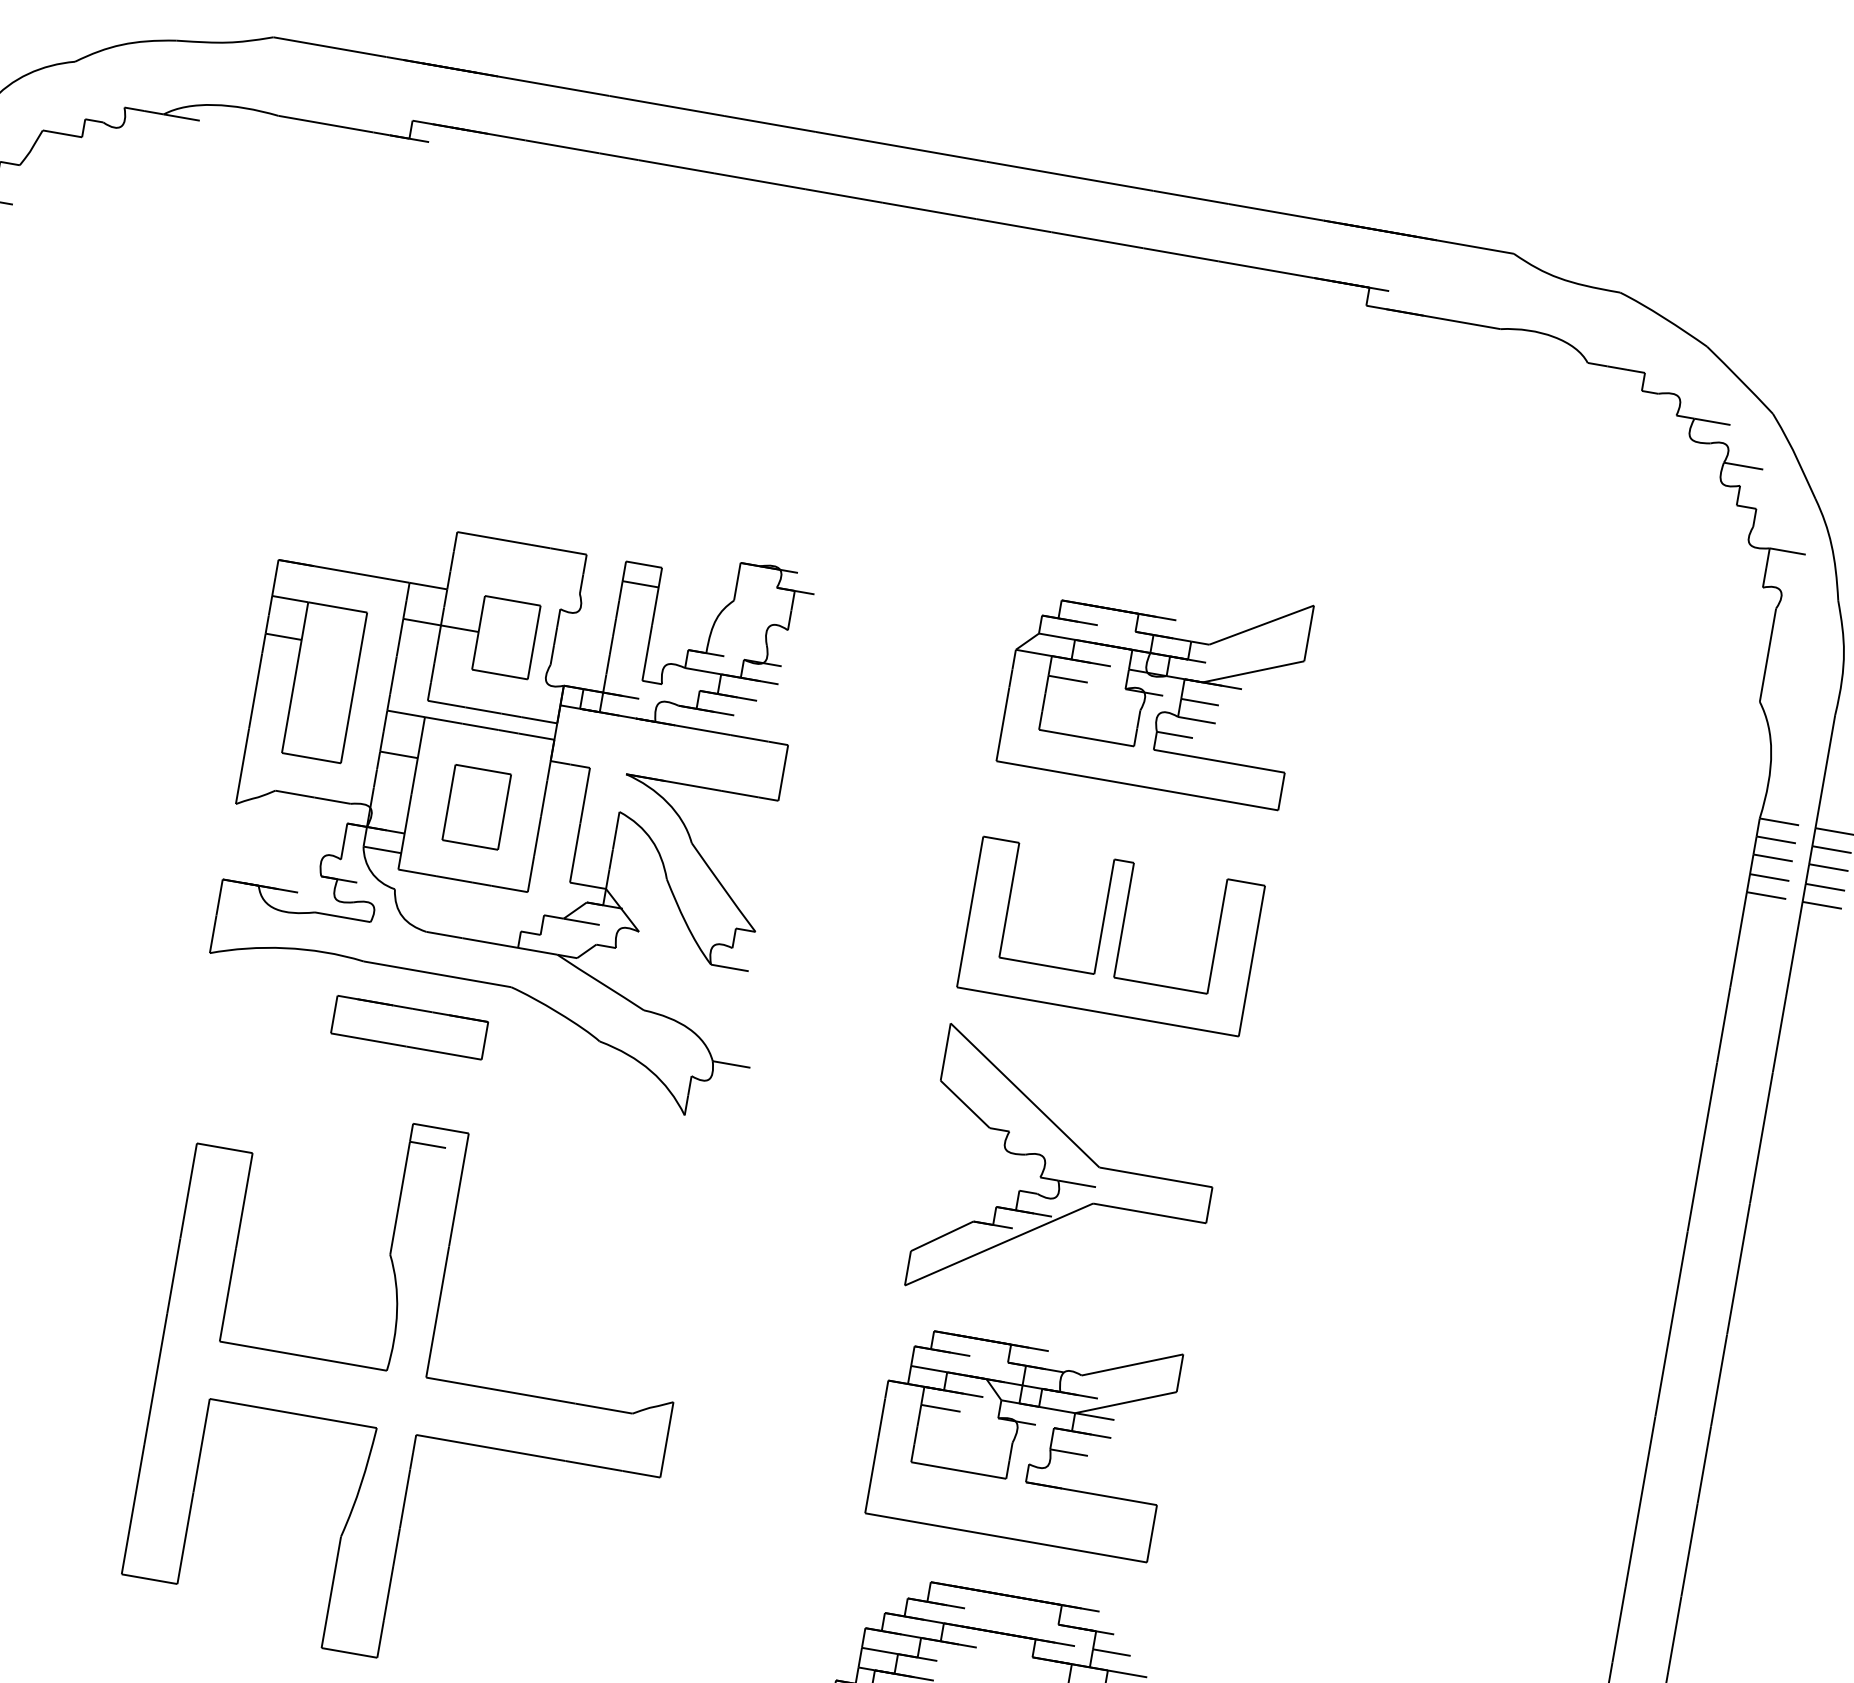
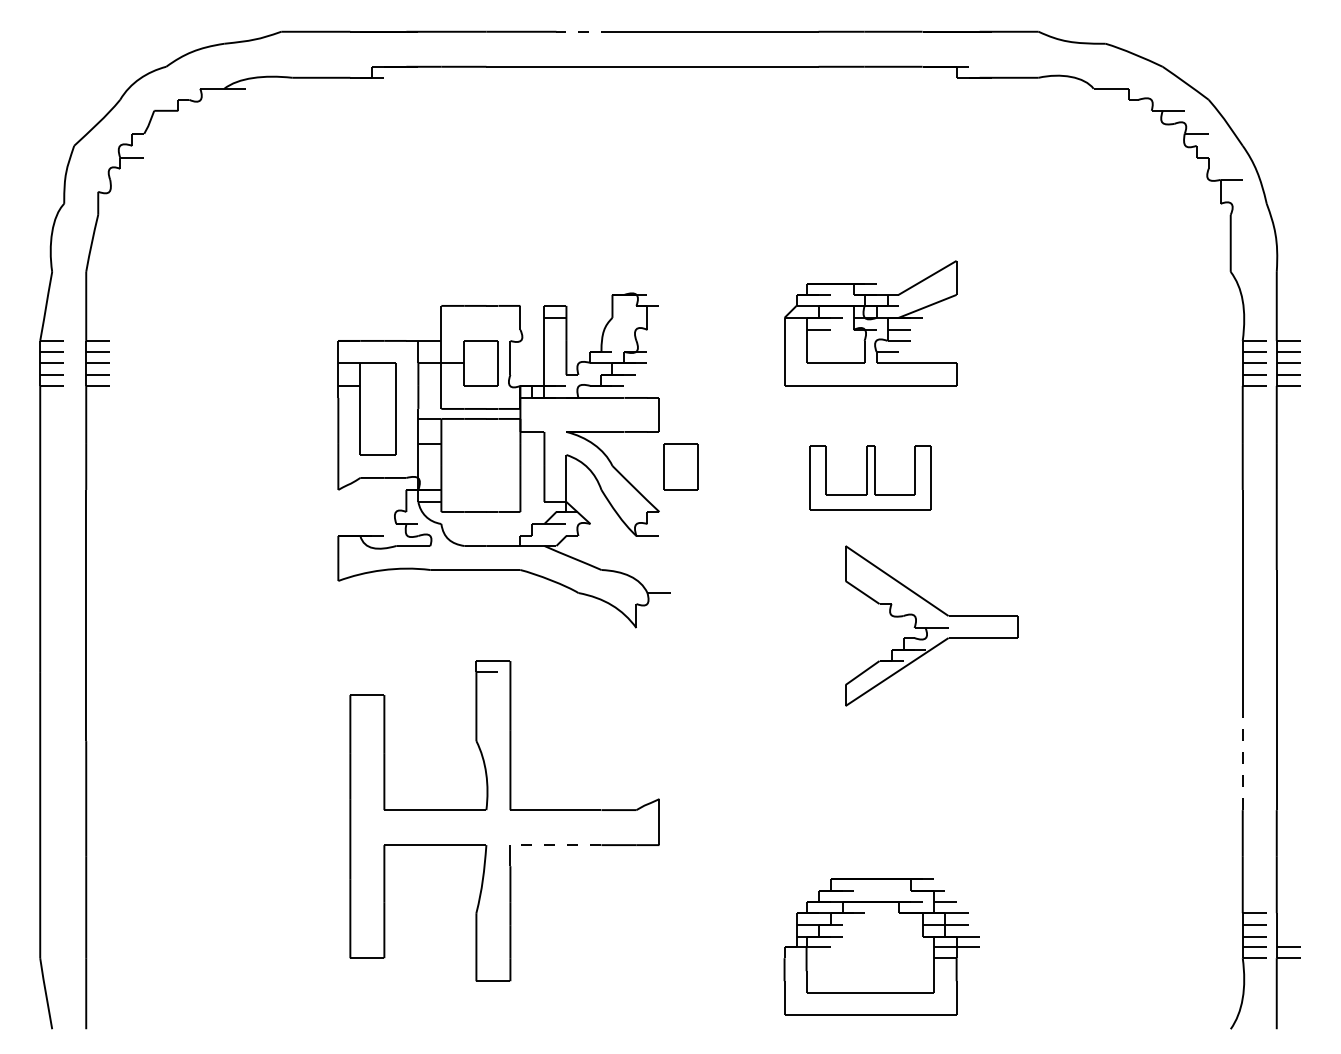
line: (768, 123) -> (583, 31), solid -> dashed
part: (475, 806) -> (680, 466), moved
part: (1111, 935) -> (870, 477), size x0.7
part: (408, 1027) -> (463, 604), removed
part: (1068, 1178) -> (931, 625), moved
part: (1024, 1433) -> (870, 781), removed
line: (489, 1448) -> (555, 845), solid -> dashed
line: (1640, 1502) -> (1242, 758), solid -> dashed

